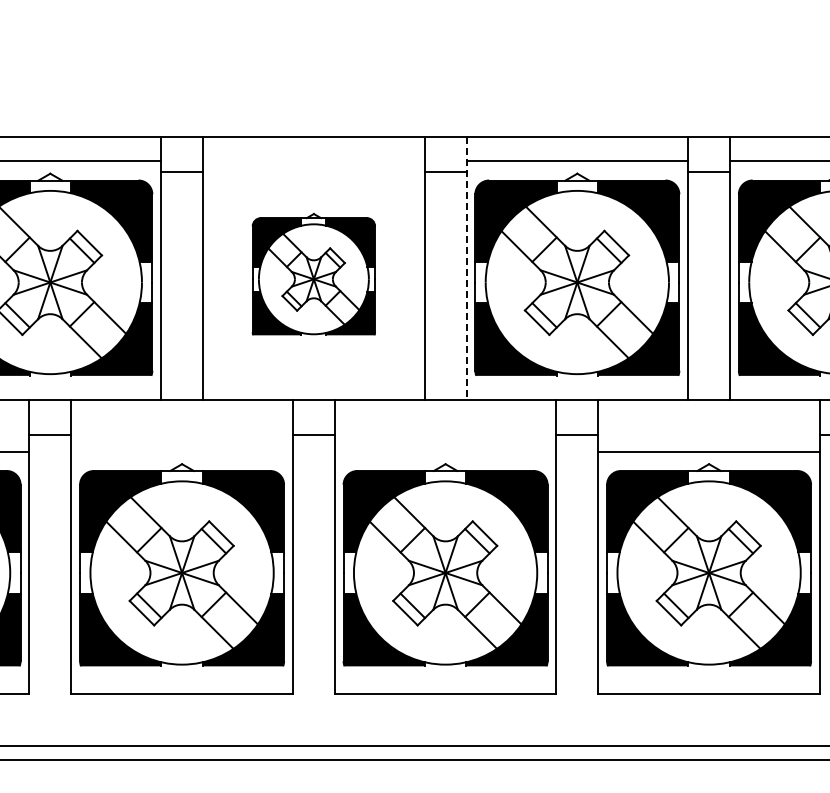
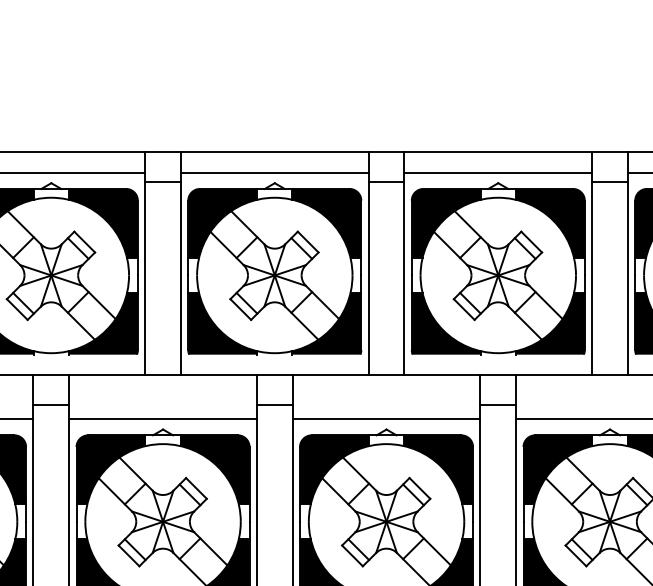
line: (313, 161) -> (274, 172), added
line: (466, 269) -> (404, 264), dashed -> solid
part: (313, 274) -> (274, 268), size x1.67
line: (181, 451) -> (162, 418), added
line: (445, 451) -> (386, 418), added

